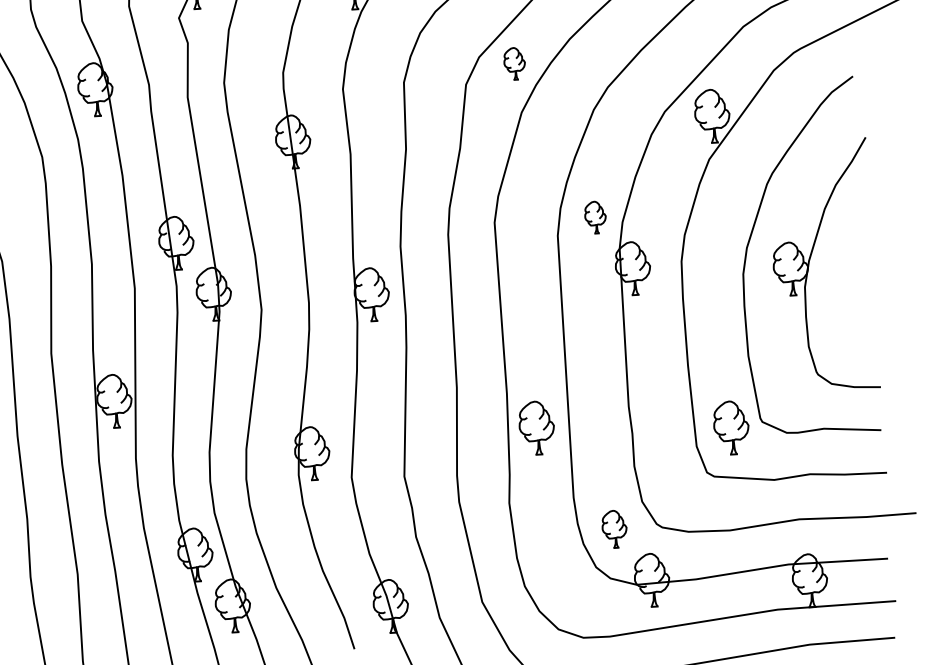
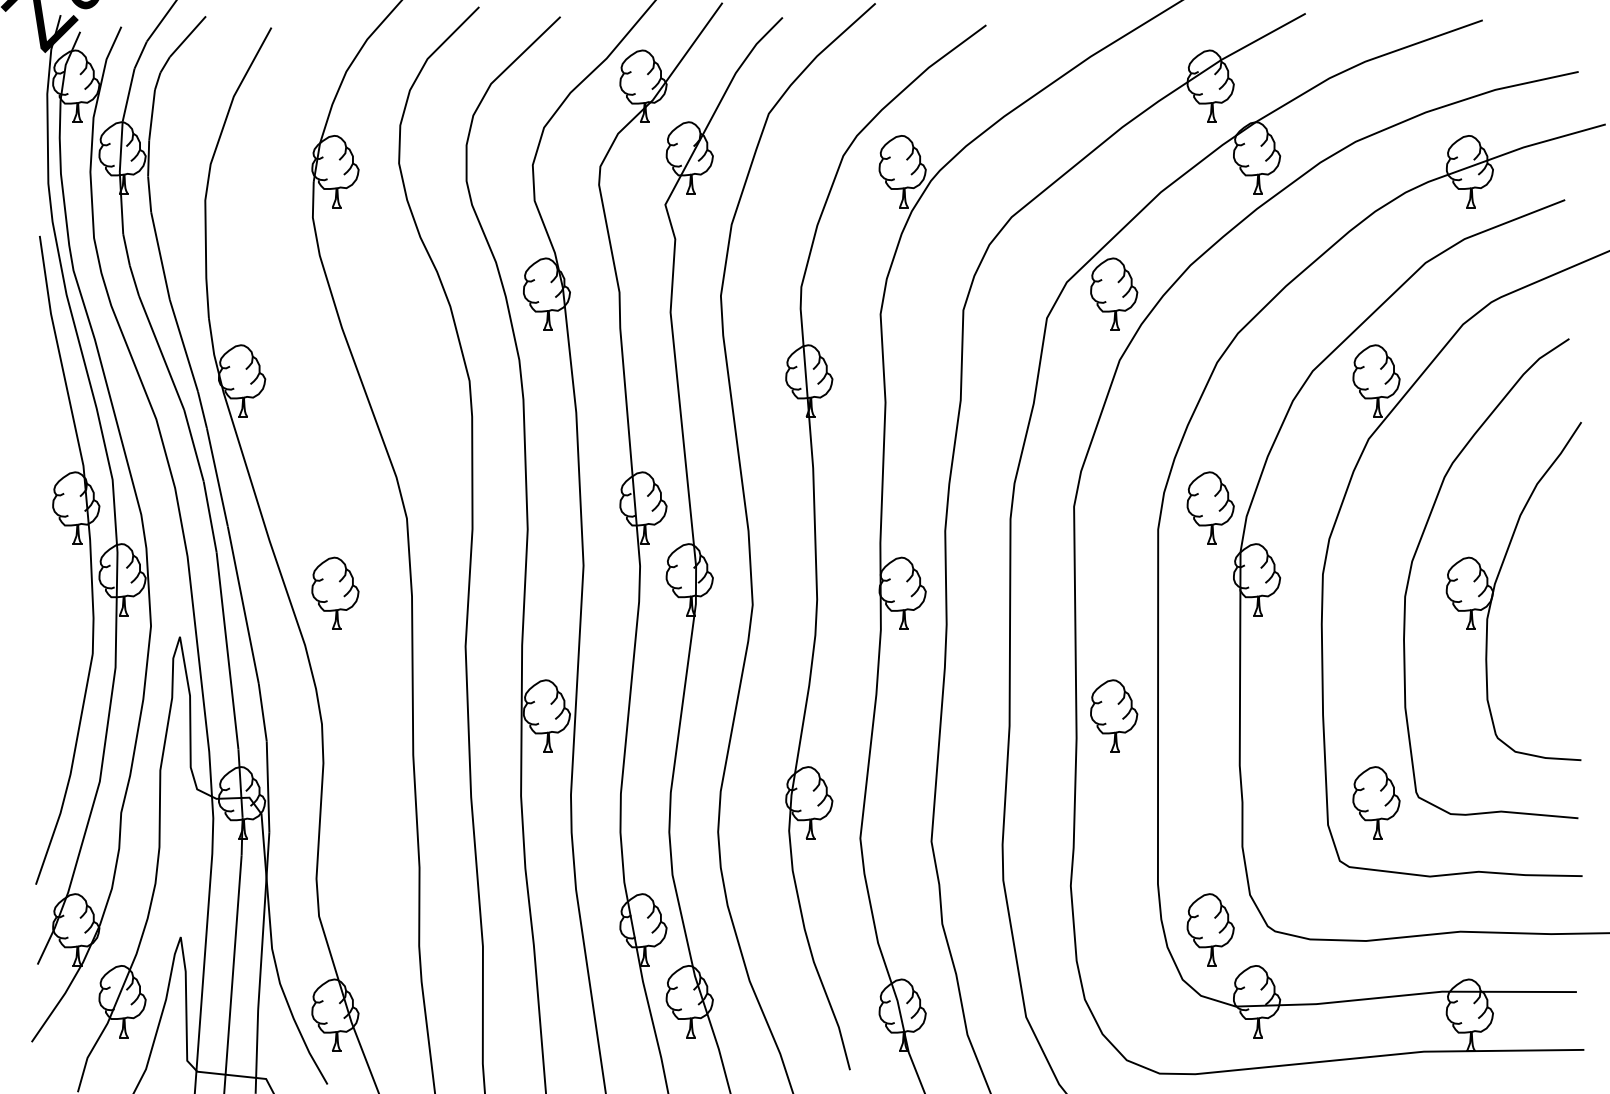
part: (514, 63) -> (1114, 293), size x1.67
part: (595, 217) -> (1210, 507), size x1.67
part: (537, 427) -> (1114, 715), moved
part: (614, 529) -> (1210, 929), size x1.43

